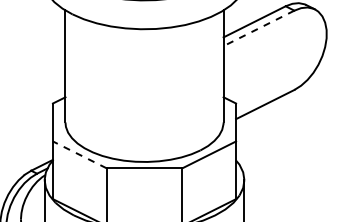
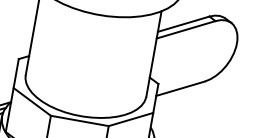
line: (259, 28) -> (186, 29), dashed -> solid
line: (79, 154) -> (32, 101), dashed -> solid

